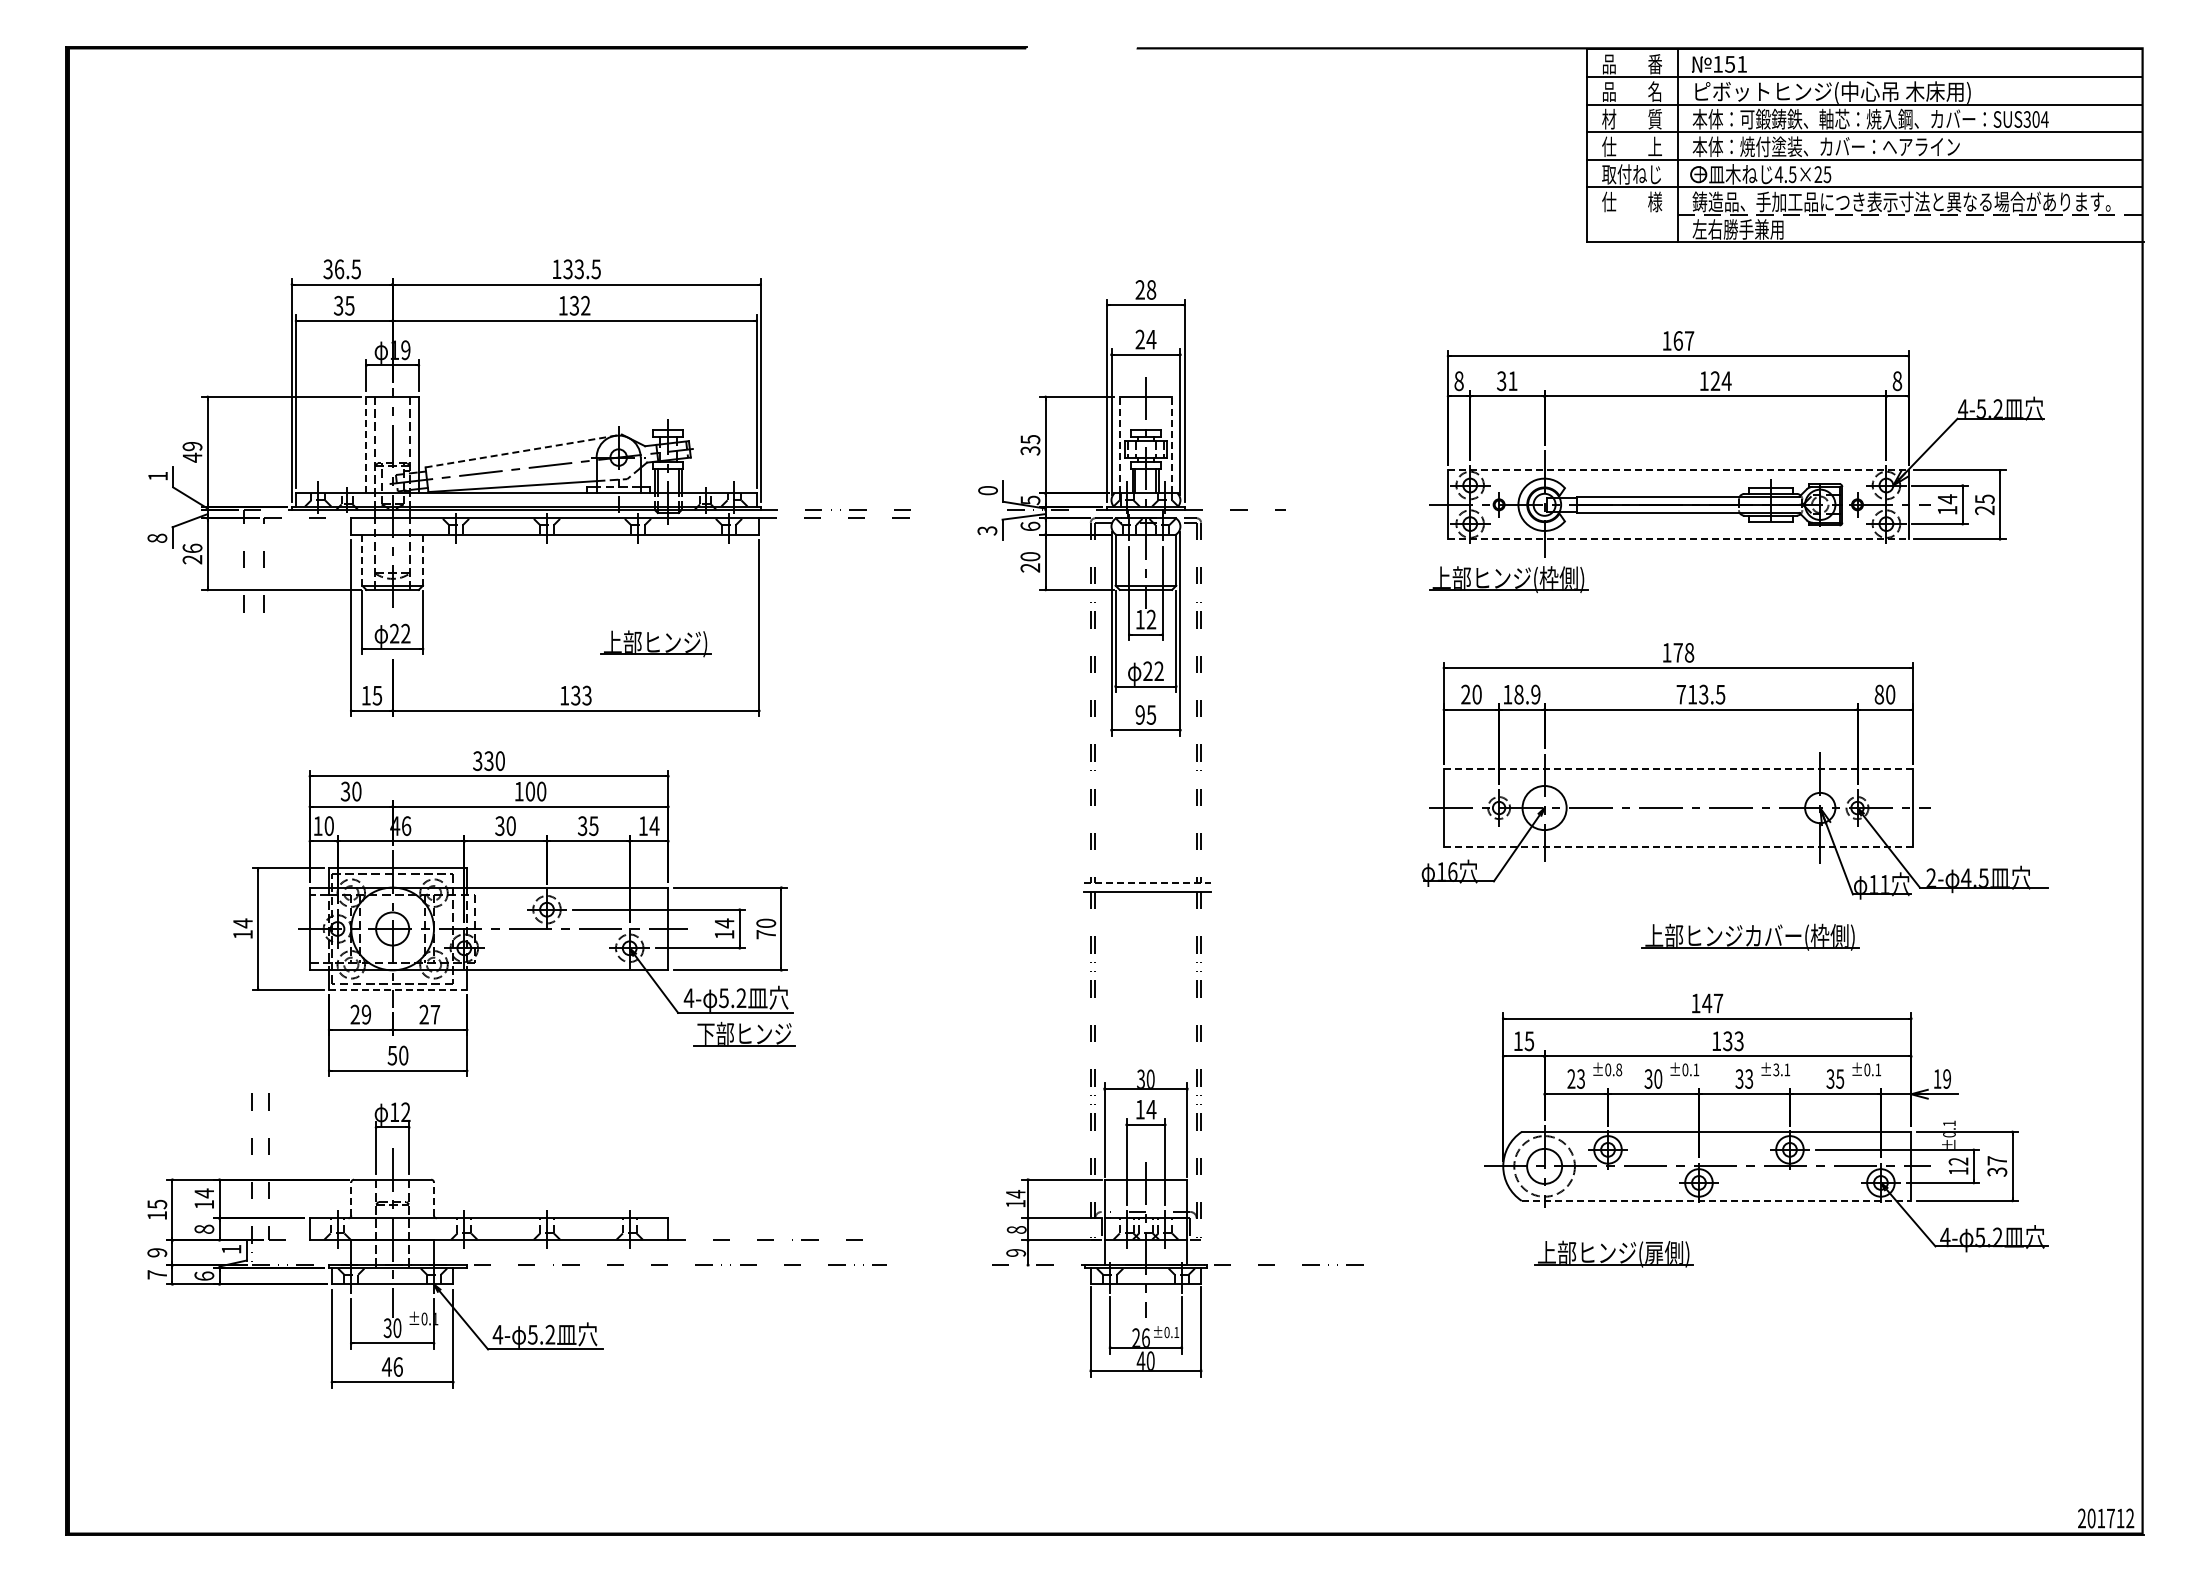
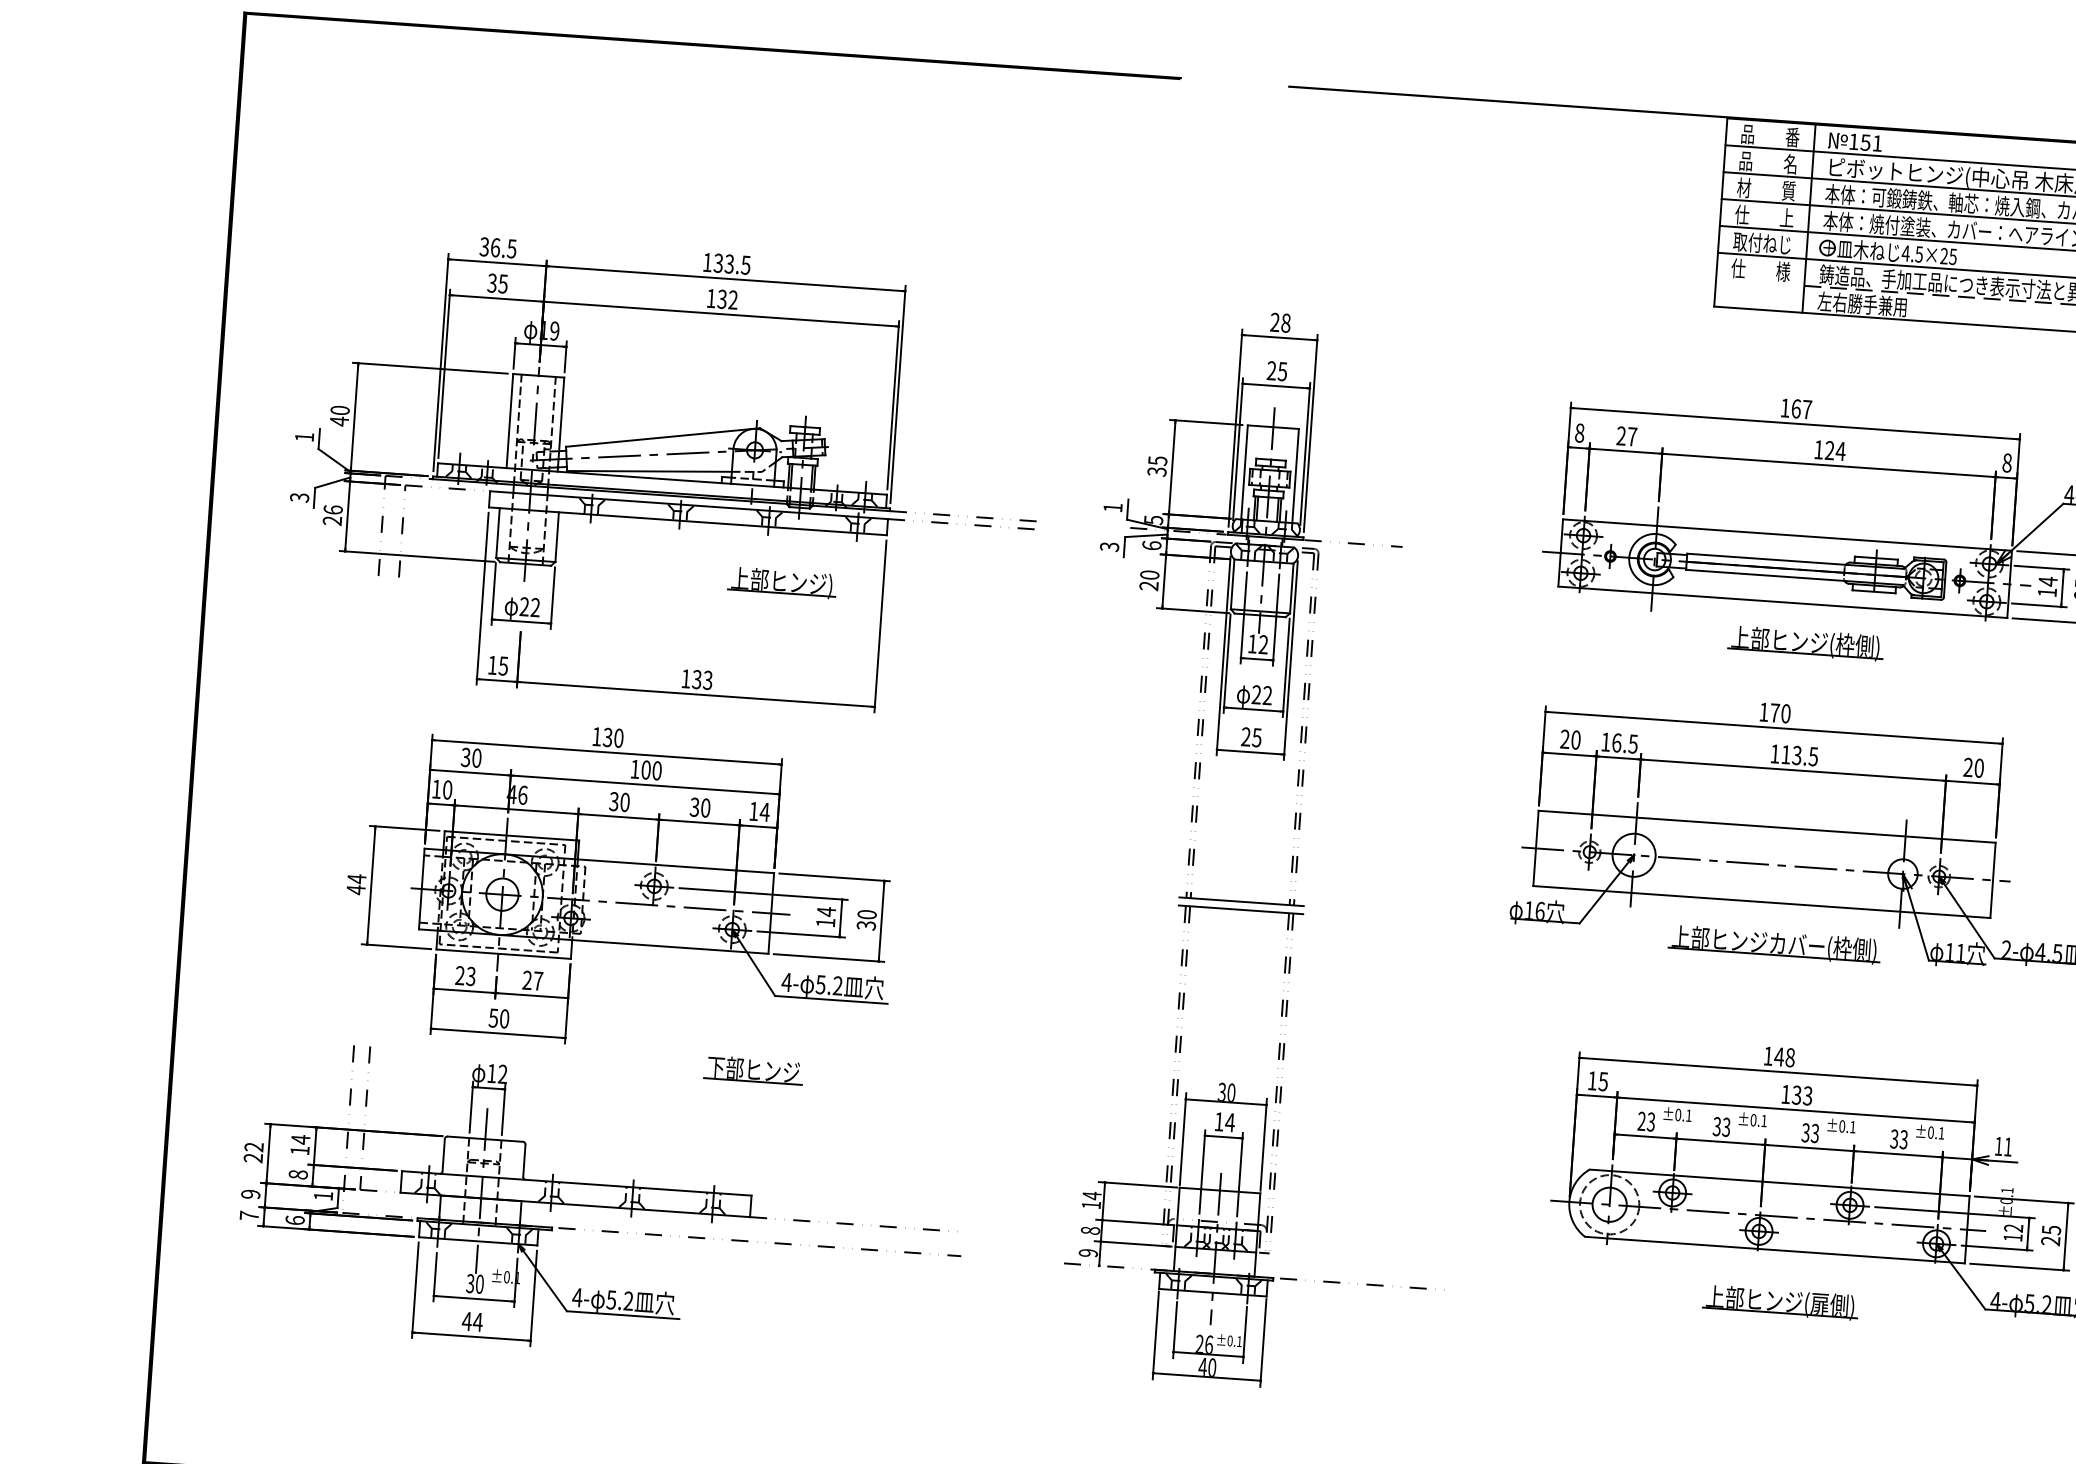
text: (1151, 339) -> (1282, 371), 24 -> 25
text: (1507, 381) -> (1627, 436), 31 -> 27
line: (366, 444) -> (509, 420), dashed -> solid
line: (1119, 444) -> (1244, 471), dashed -> solid
line: (1172, 444) -> (1296, 475), dashed -> solid
text: (192, 446) -> (340, 410), 49 -> 40
line: (523, 451) -> (662, 437), dashed -> solid
line: (1678, 470) -> (1787, 535), dashed -> solid
text: (987, 490) -> (1112, 507), 0 -> 1
text: (156, 538) -> (298, 497), 8 -> 3
line: (1678, 539) -> (1782, 602), dashed -> solid
line: (362, 559) -> (498, 532), dashed -> solid
line: (422, 559) -> (556, 536), dashed -> solid
part: (1508, 579) -> (1805, 643), moved
part: (655, 643) -> (781, 582), moved
text: (1689, 652) -> (1786, 713), 178 -> 170
text: (1527, 694) -> (1625, 743), 18.9 -> 16.5
text: (1680, 694) -> (1774, 753), 713.5 -> 113.5
text: (1879, 694) -> (1968, 767), 80 -> 20
text: (1139, 714) -> (1245, 736), 95 -> 25
text: (477, 761) -> (596, 737), 330 -> 130
line: (1678, 769) -> (1767, 826), dashed -> solid
text: (593, 825) -> (705, 807), 35 -> 30
line: (1678, 846) -> (1762, 901), dashed -> solid
line: (1147, 883) -> (1241, 901), dashed -> solid
text: (242, 934) -> (355, 889), 14 -> 44
text: (766, 934) -> (866, 925), 70 -> 30
part: (1750, 936) -> (1774, 943), moved
line: (398, 989) -> (504, 954), dashed -> solid
text: (1718, 1003) -> (1790, 1057), 147 -> 148
text: (366, 1014) -> (471, 976), 29 -> 23
part: (744, 1033) -> (753, 1069), moved
text: (1619, 1069) -> (1689, 1115), ±0.8 -> ±0.1
text: (1776, 1069) -> (1842, 1126), ±3.1 -> ±0.1
text: (1658, 1078) -> (1726, 1126), 30 -> 33
text: (1840, 1078) -> (1904, 1139), 35 -> 33
text: (1946, 1078) -> (2007, 1146), 19 -> 11
text: (1997, 1166) -> (2051, 1235), 37 -> 25
line: (351, 1199) -> (443, 1155), dashed -> solid
line: (434, 1199) -> (524, 1161), dashed -> solid
line: (1716, 1200) -> (1774, 1249), dashed -> solid
text: (157, 1209) -> (253, 1152), 15 -> 22
part: (1613, 1253) -> (1780, 1302), moved
text: (398, 1366) -> (478, 1321), 46 -> 44

